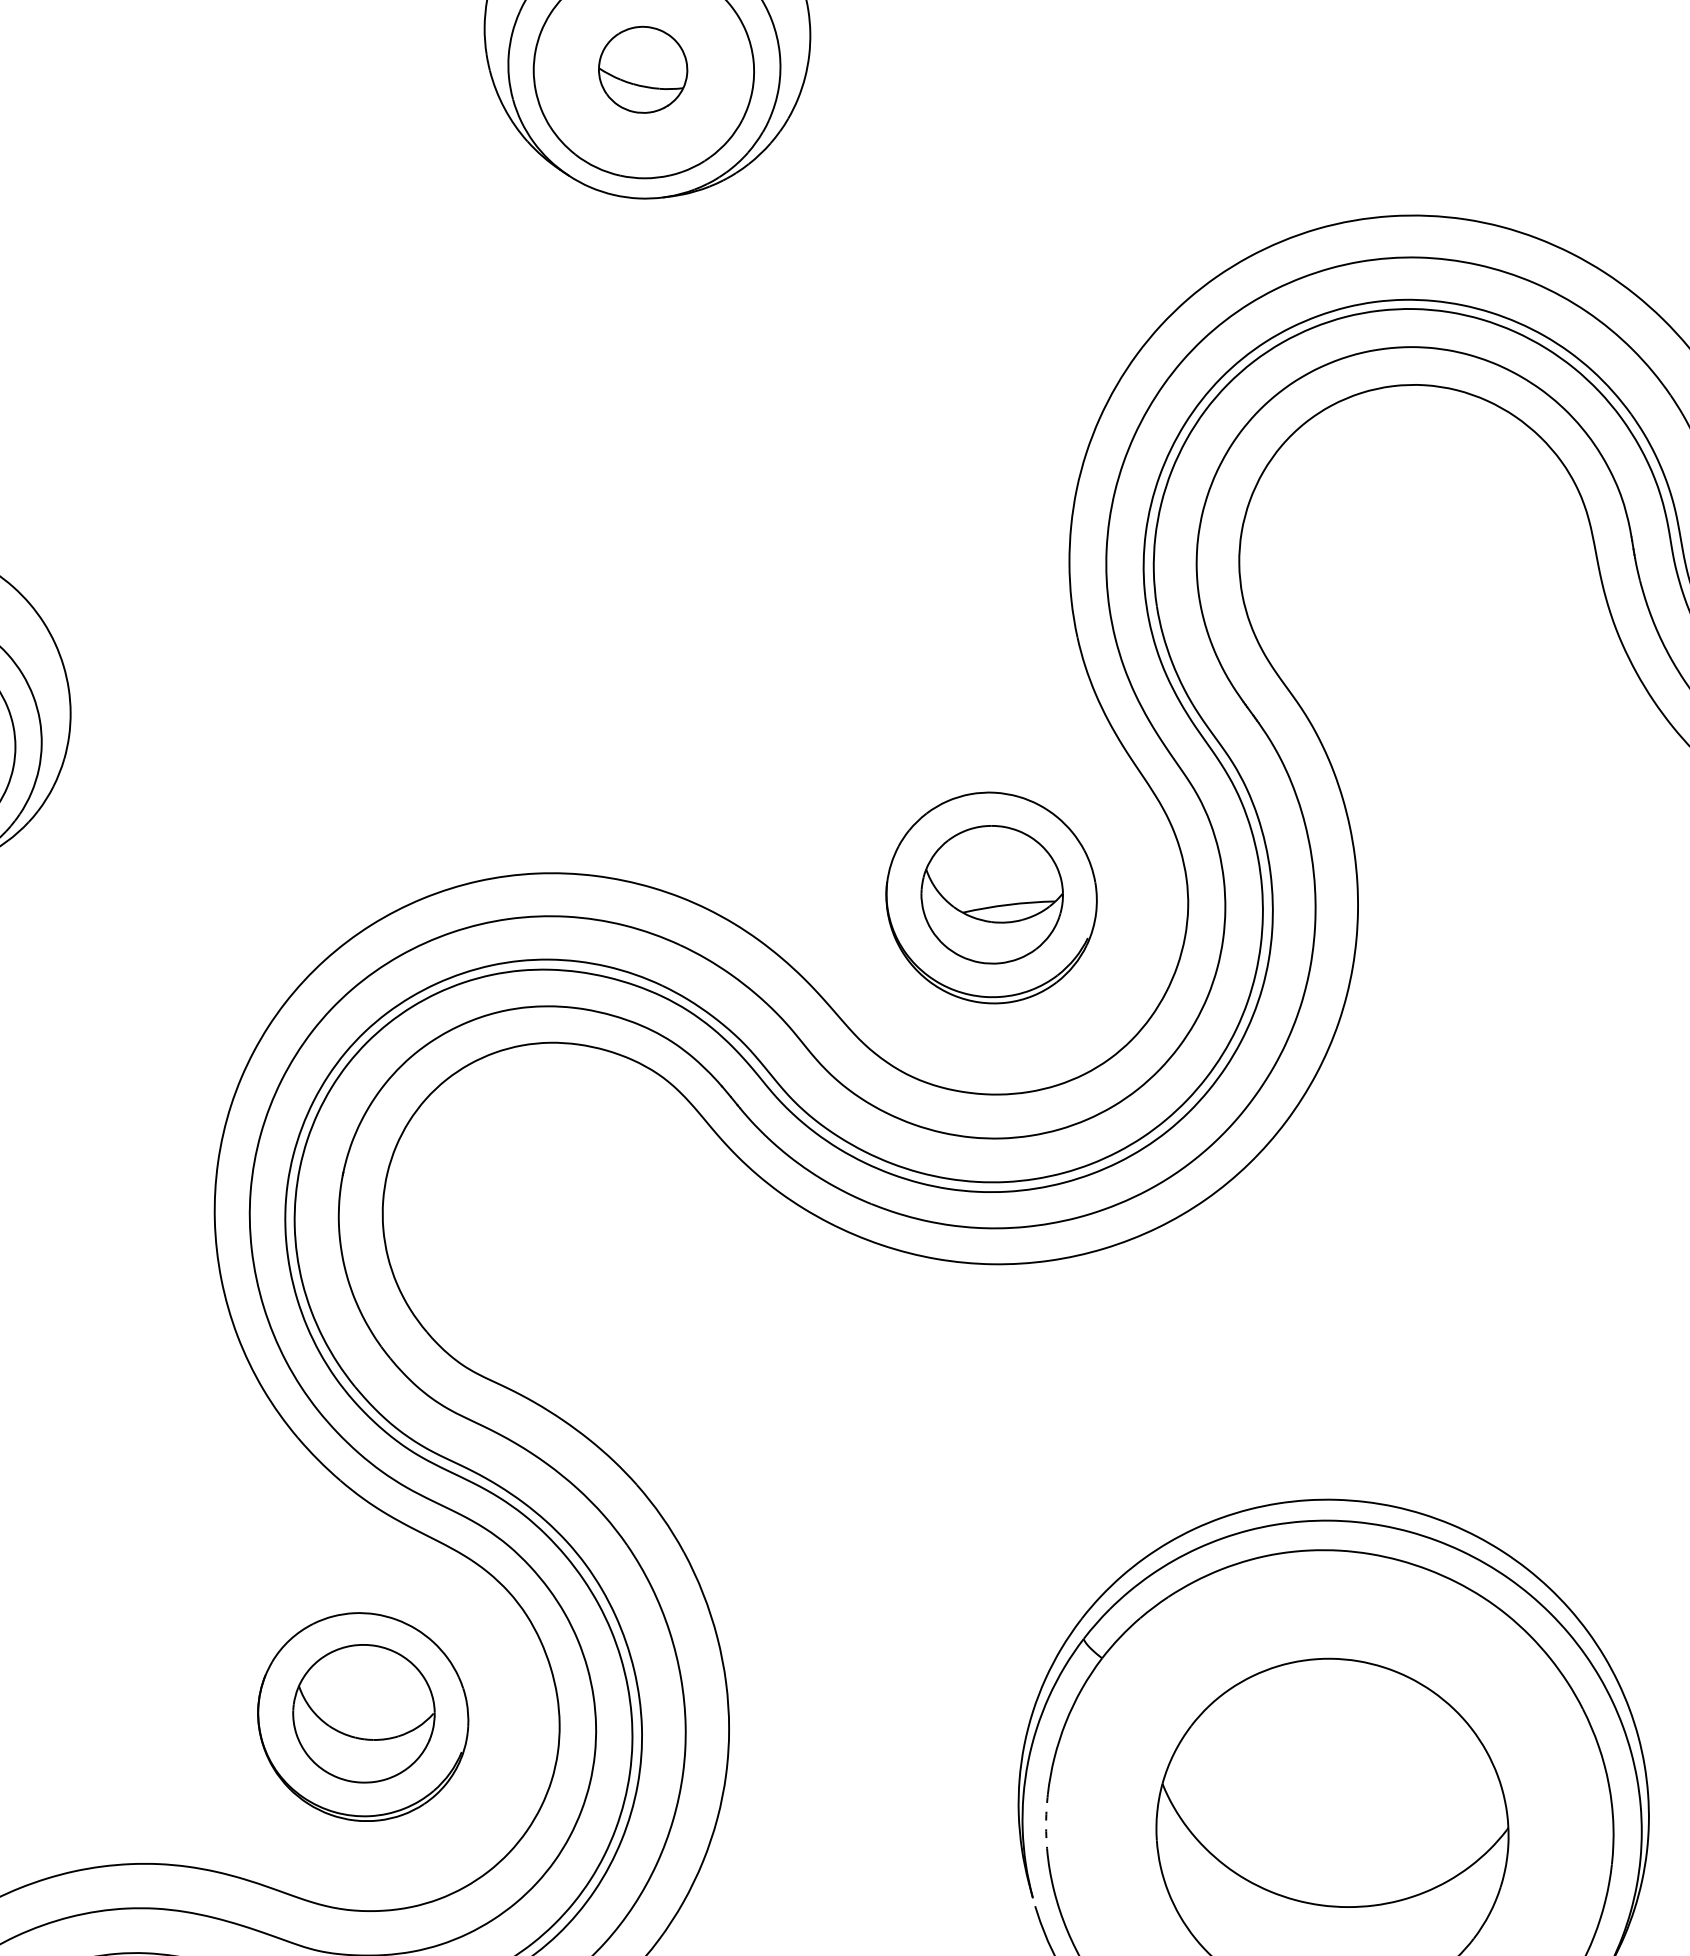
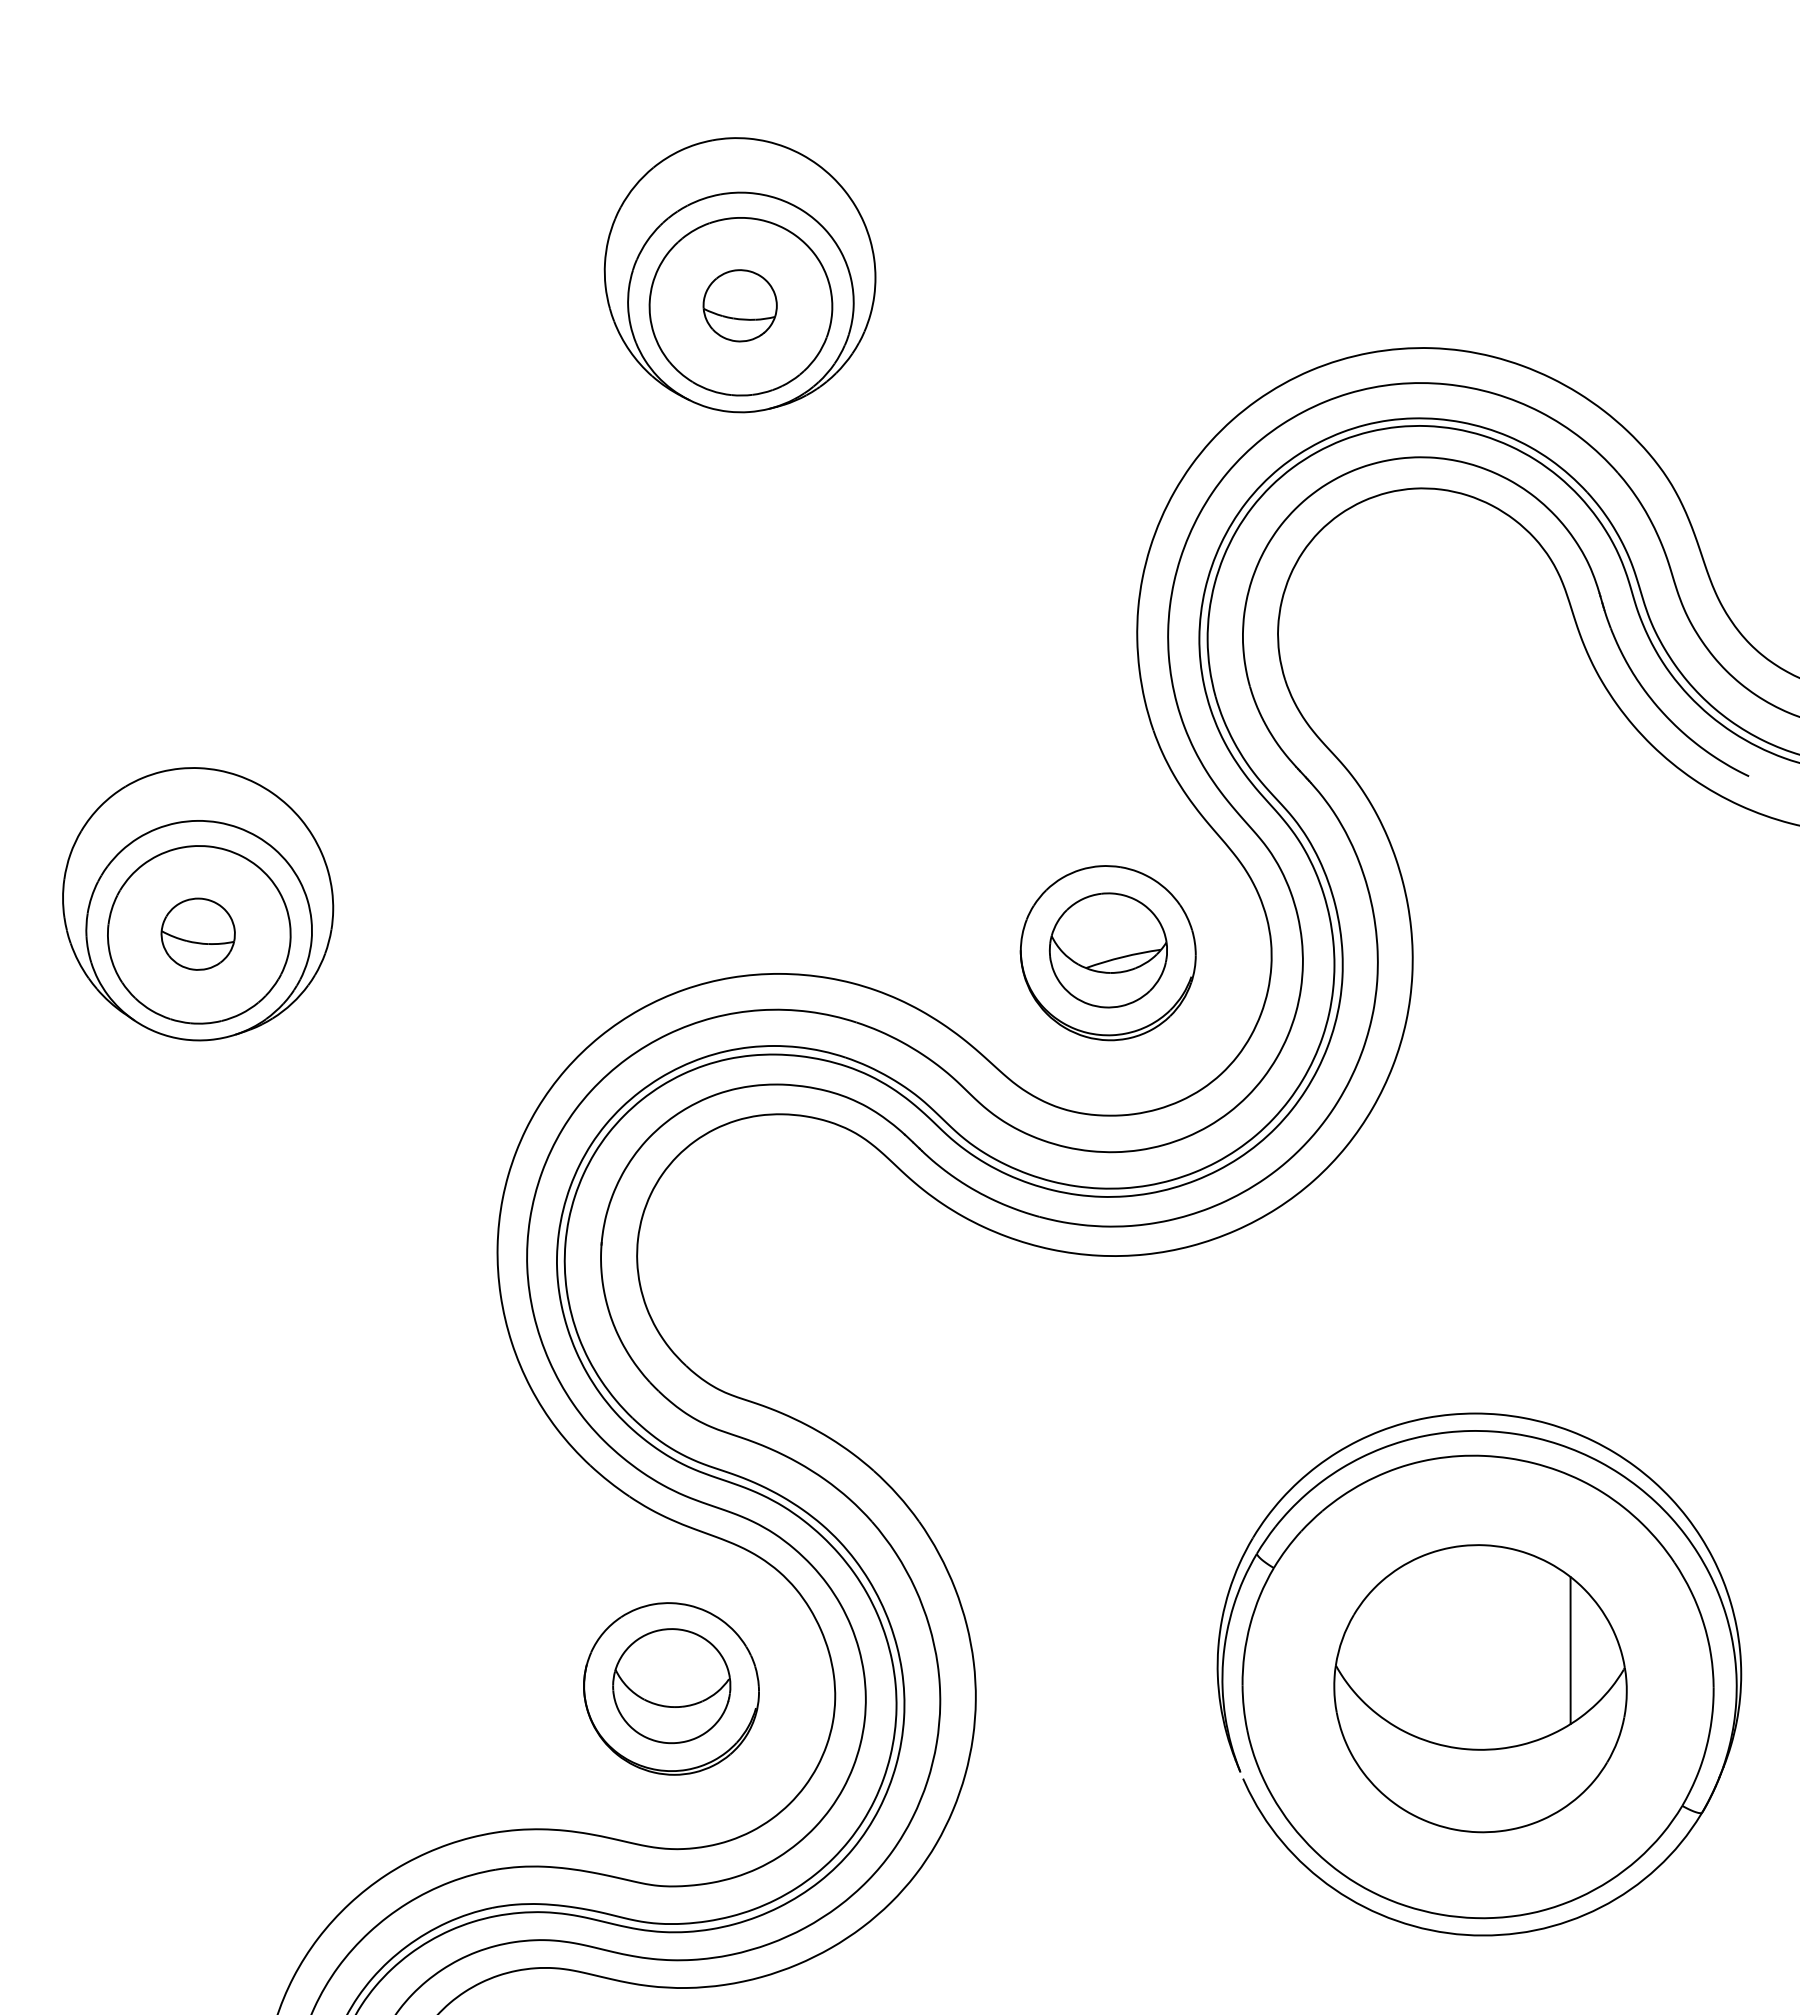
line: (1445, 1799) -> (1570, 1650), added
arc: (1045, 1821) -> (1243, 1707), dashed -> solid

